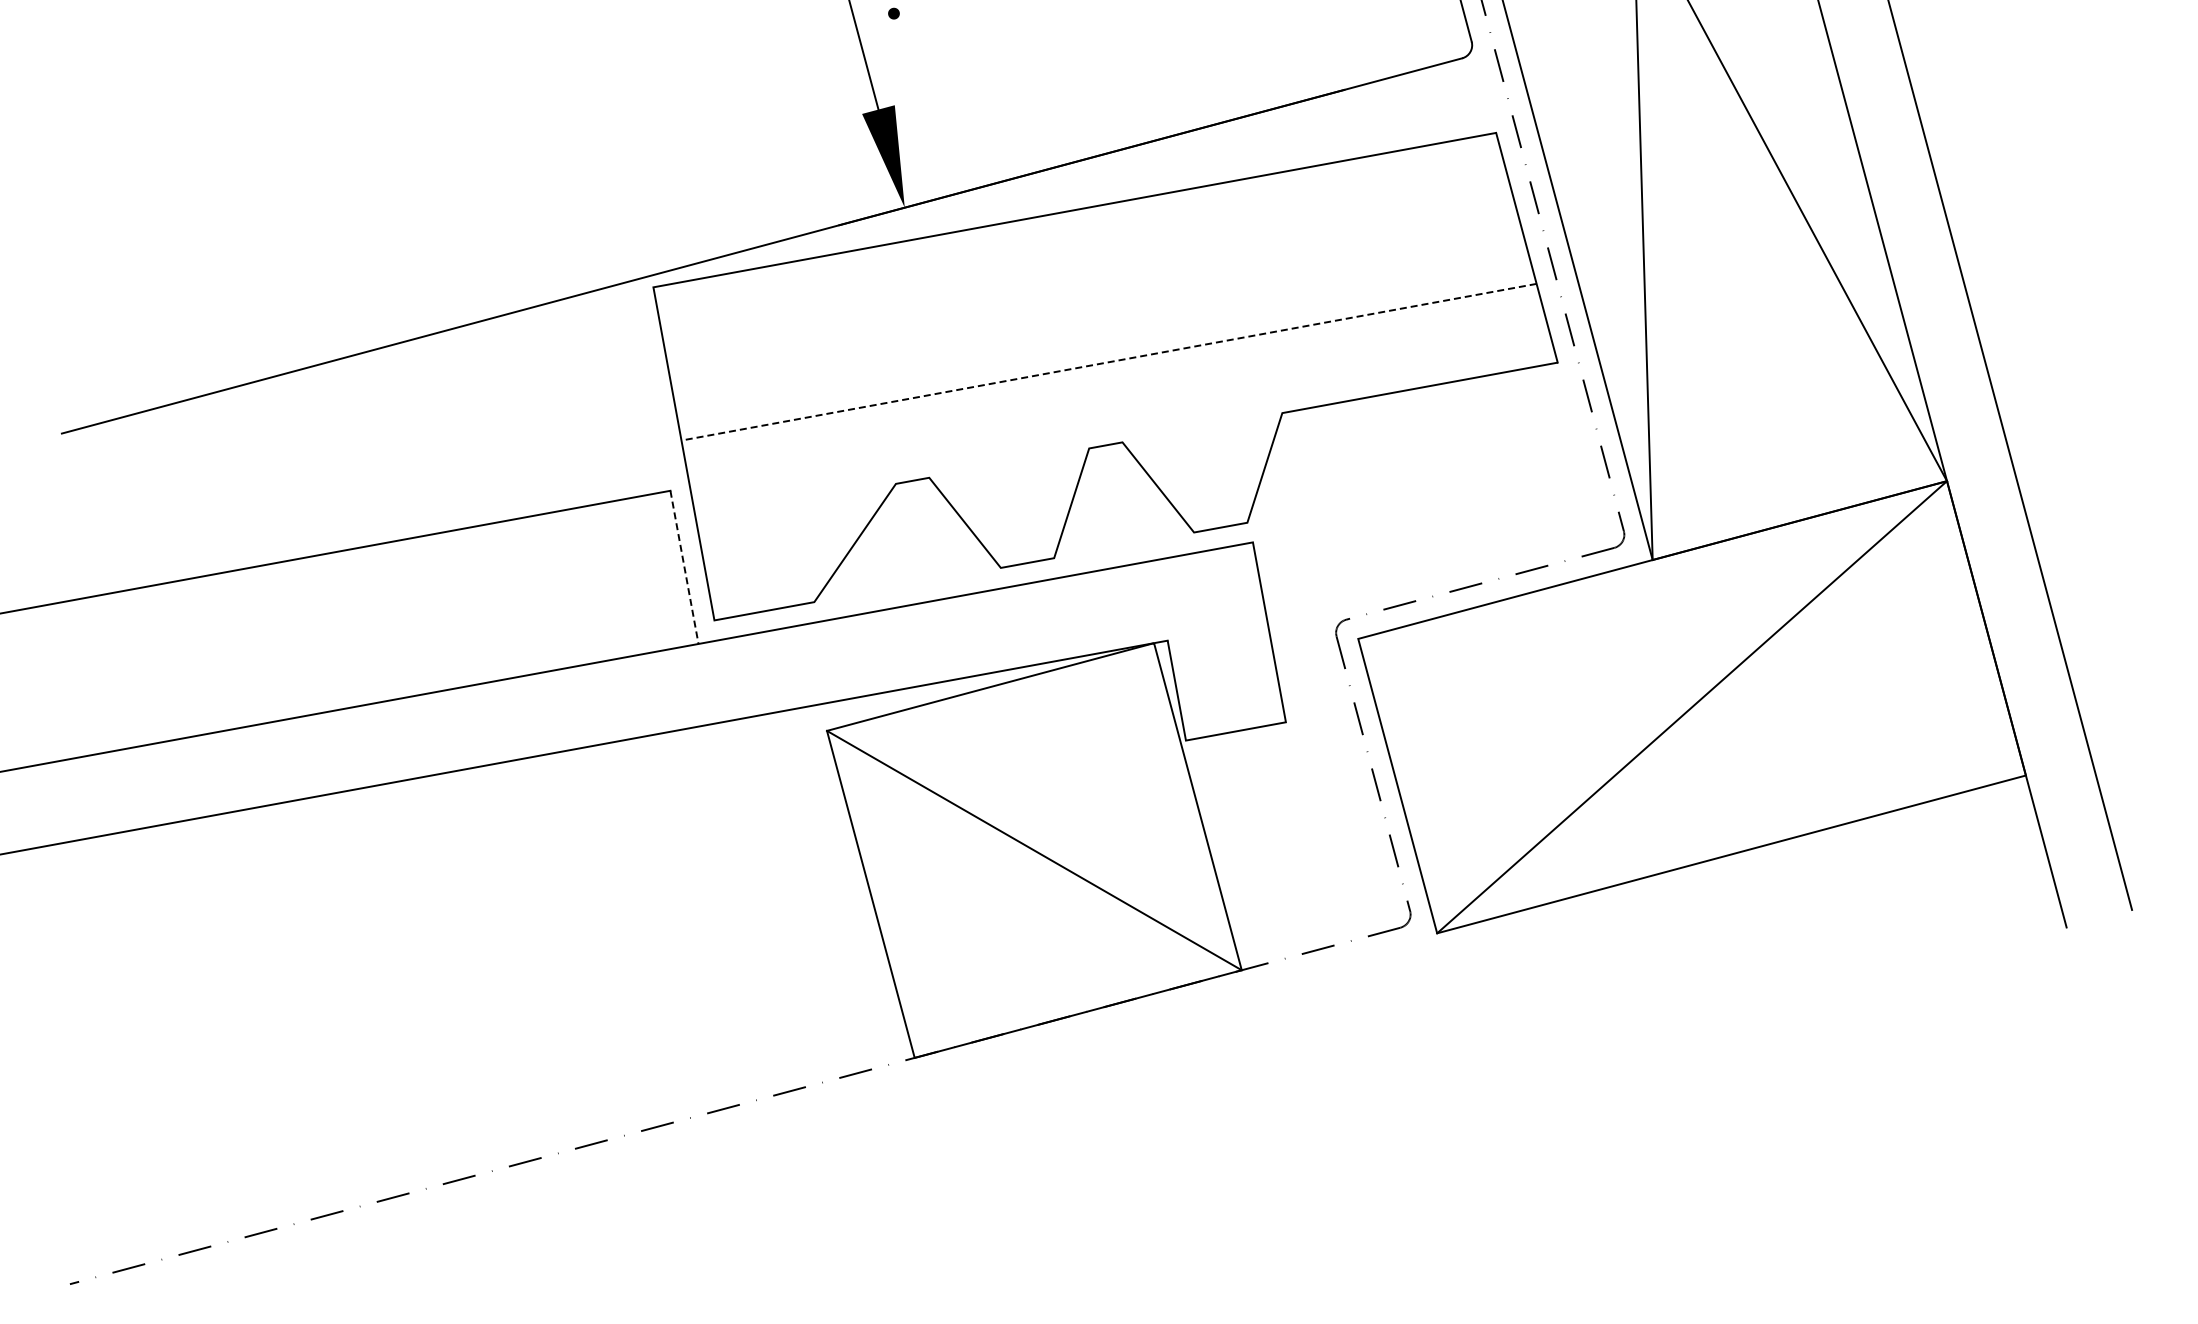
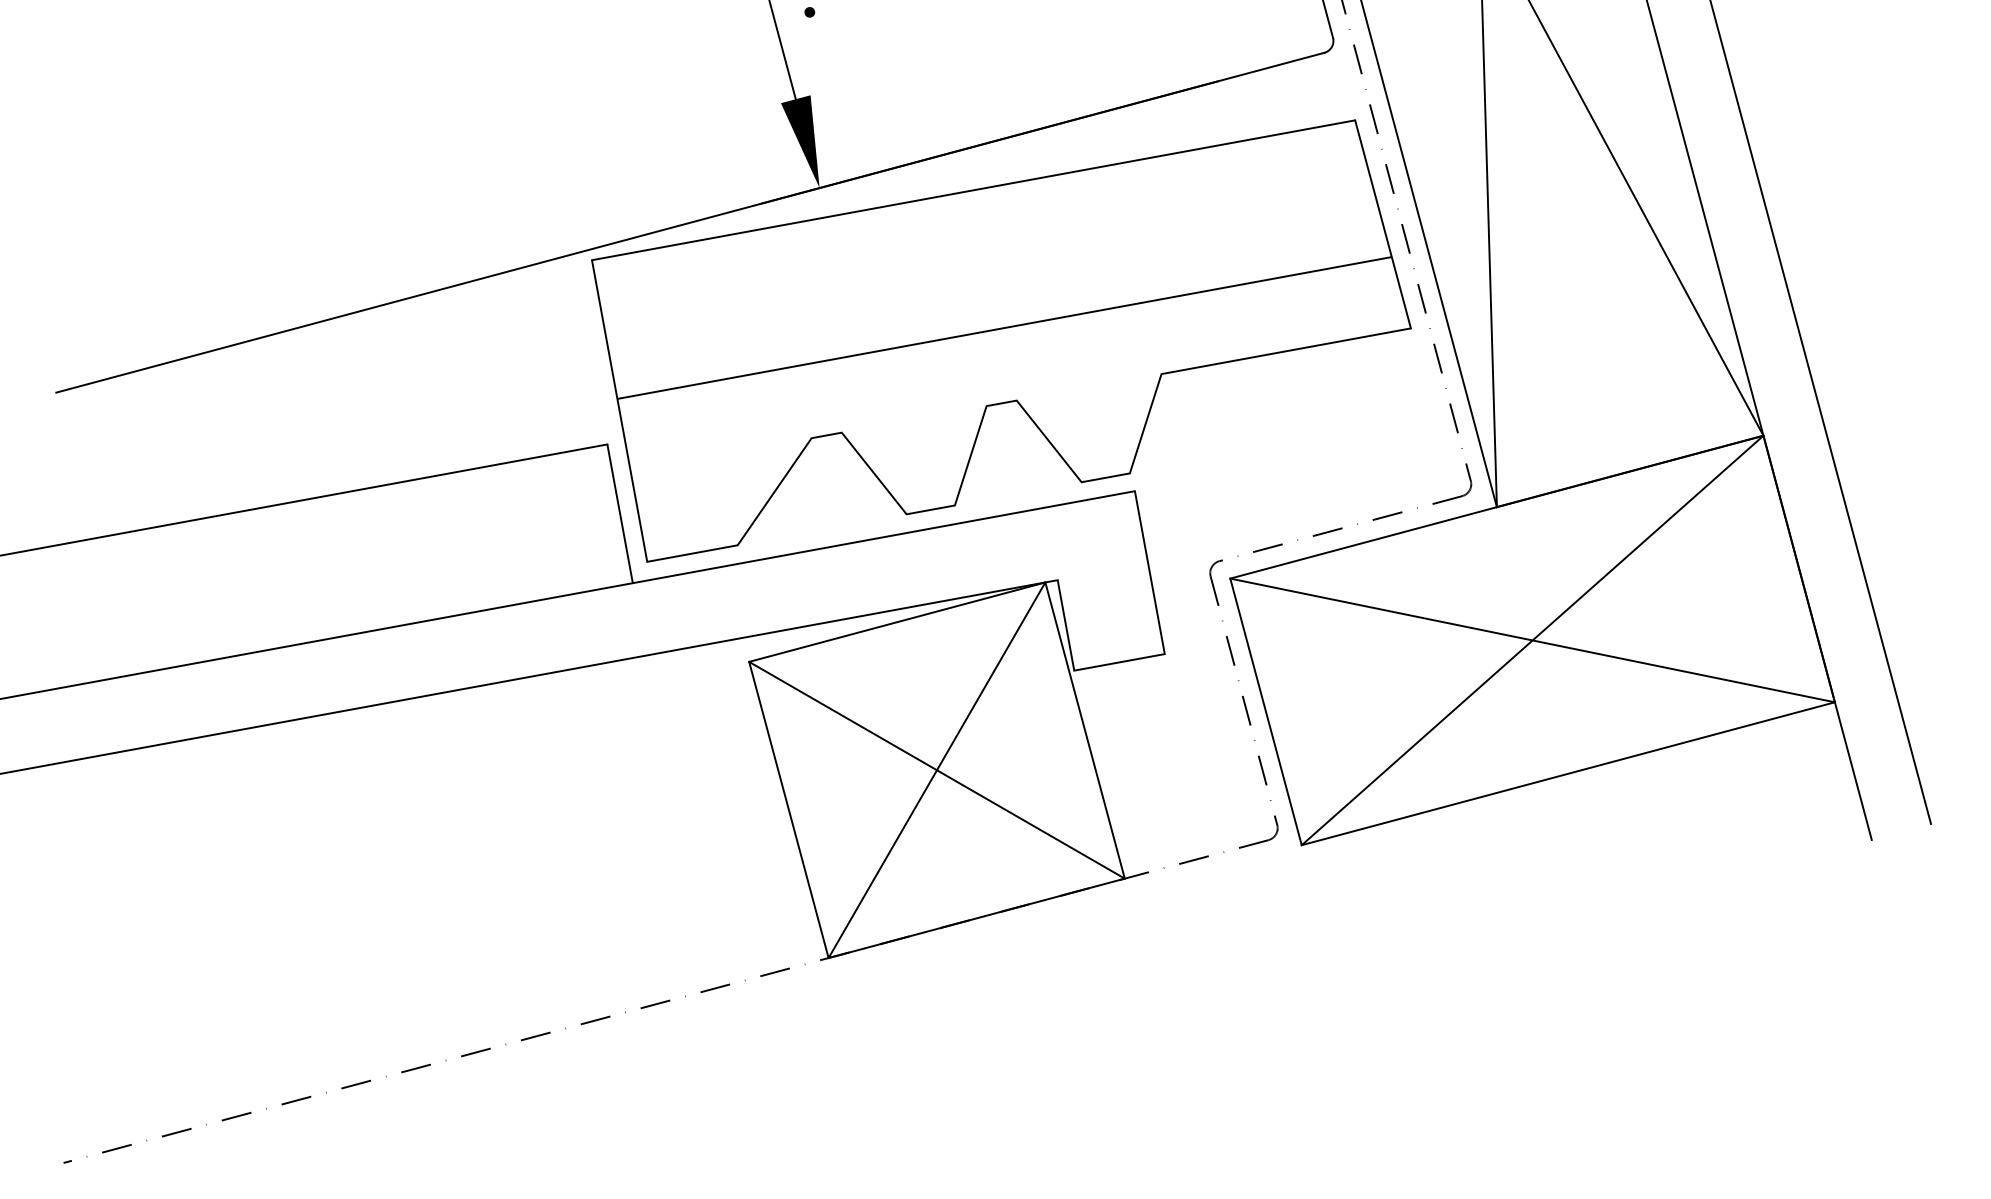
line: (1109, 362) -> (1005, 328), dashed -> solid
line: (684, 567) -> (620, 513), dashed -> solid
line: (1691, 706) -> (1532, 639), added
line: (1034, 850) -> (937, 770), added

